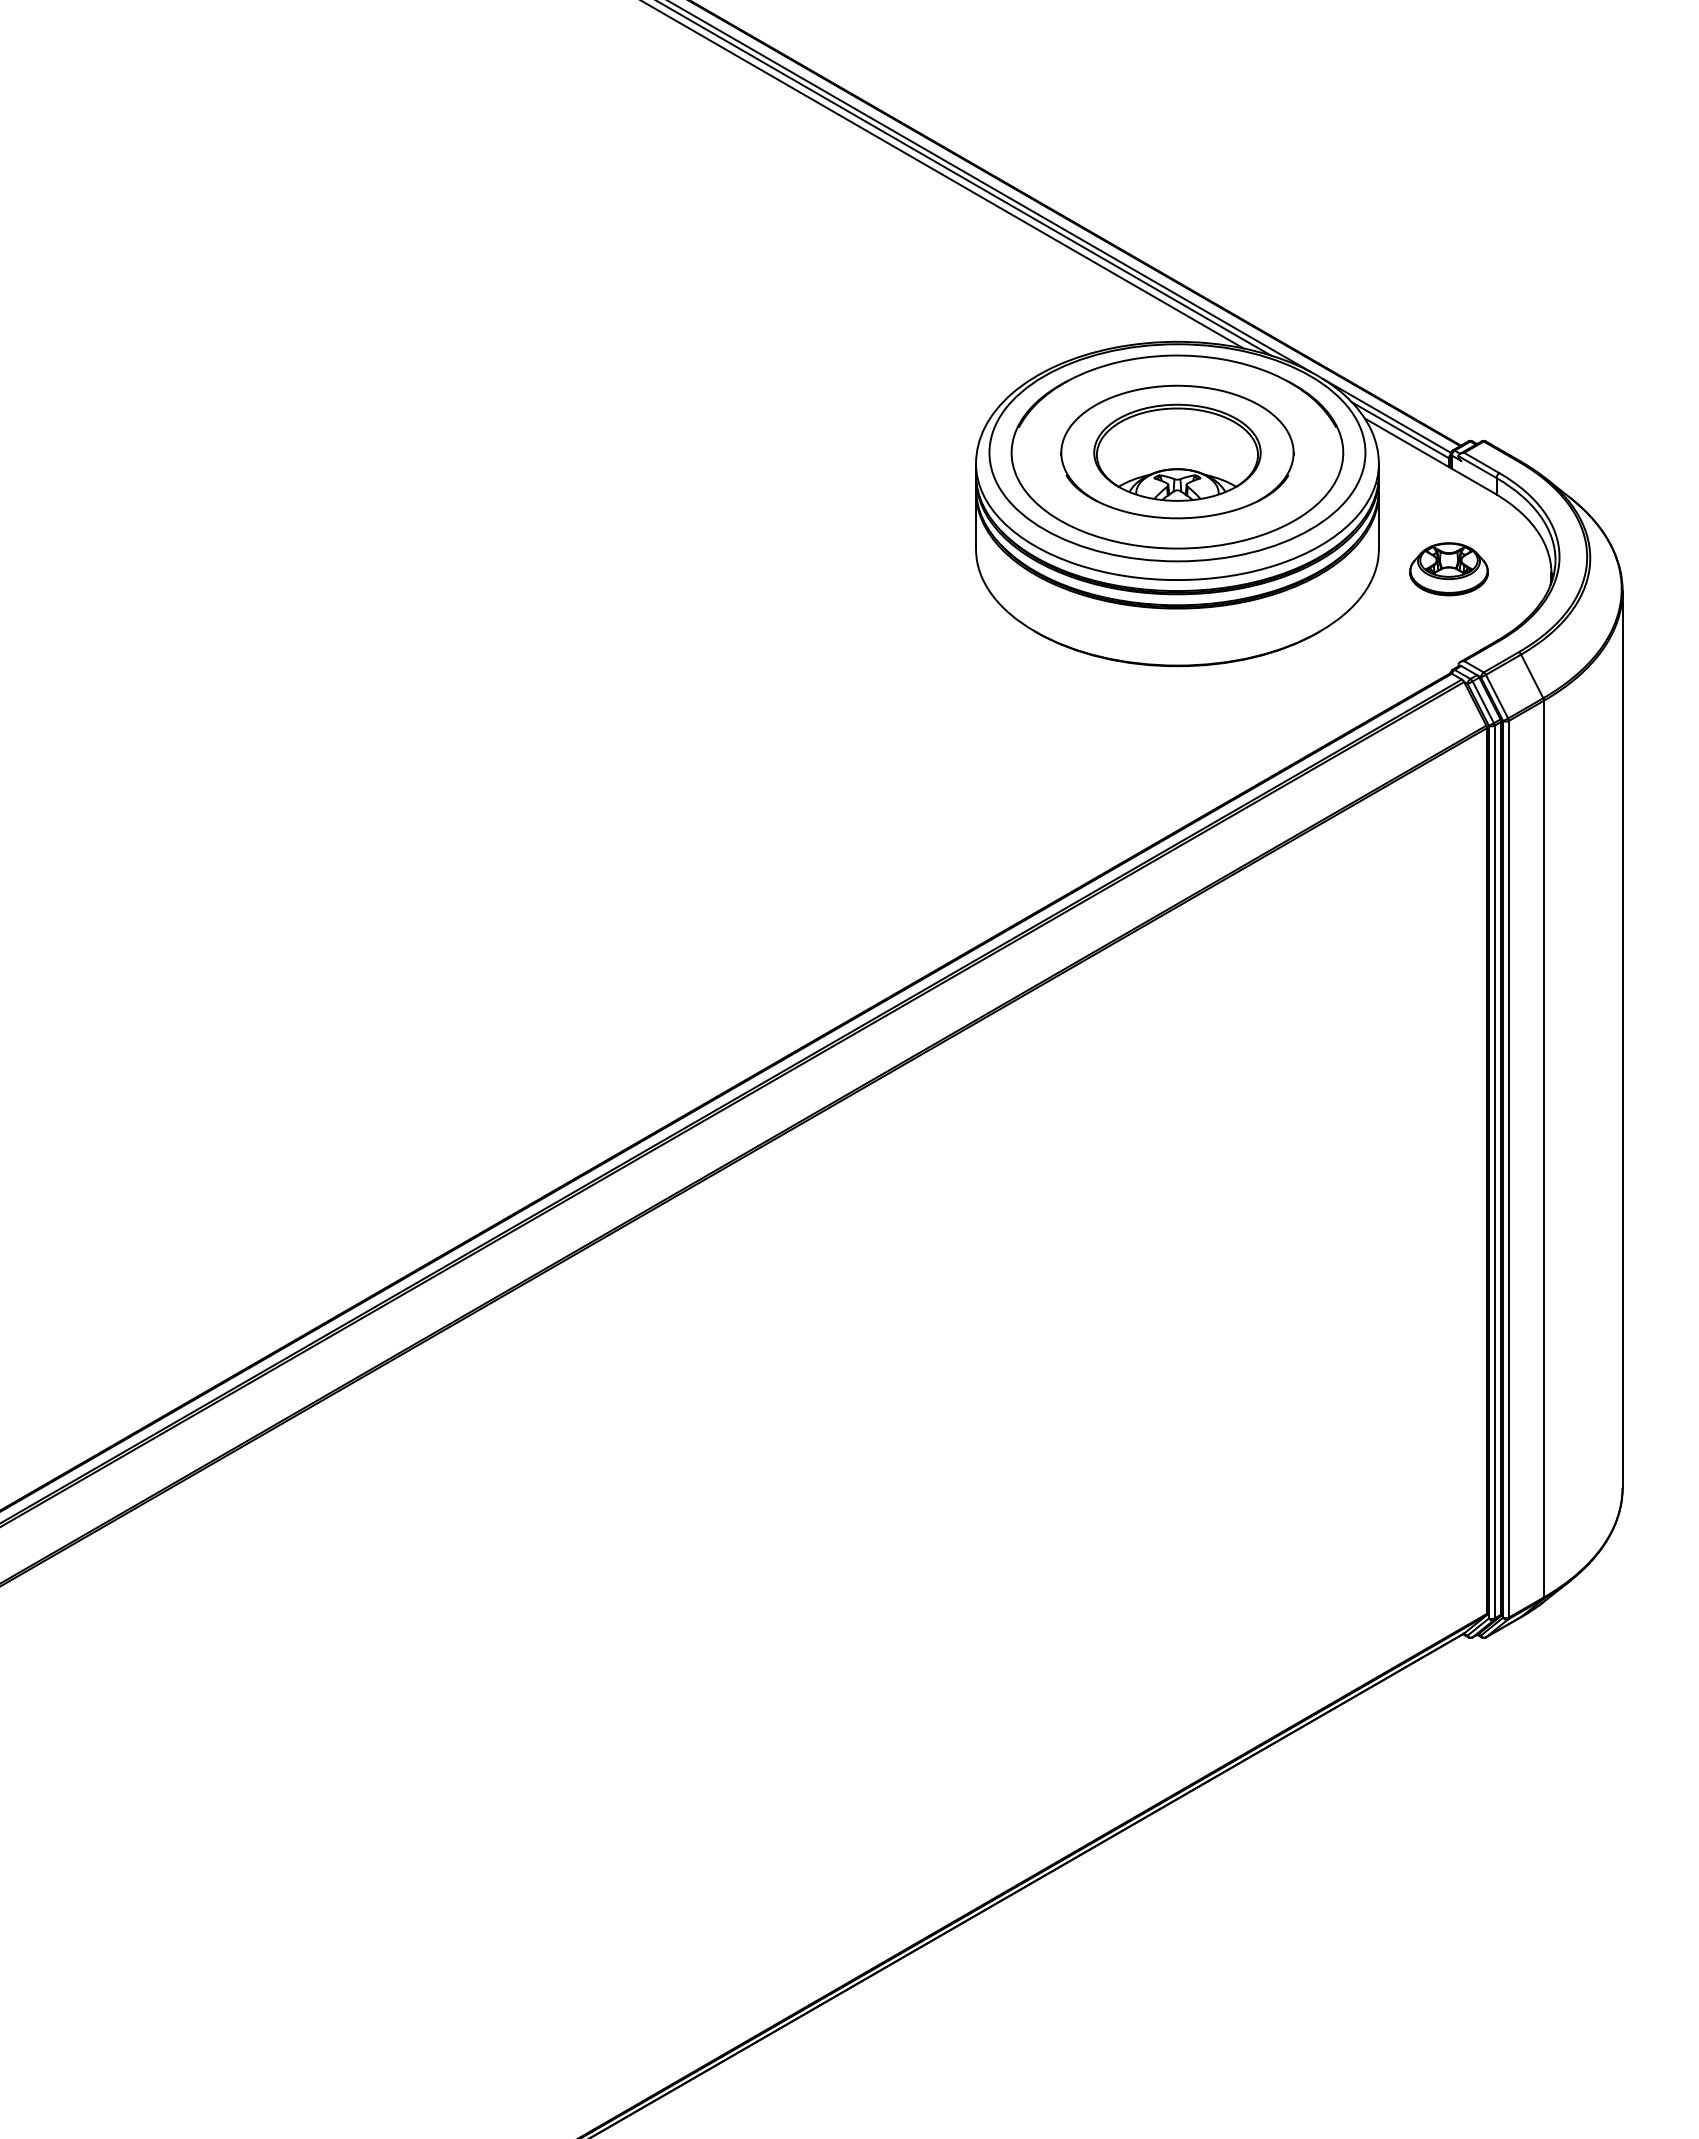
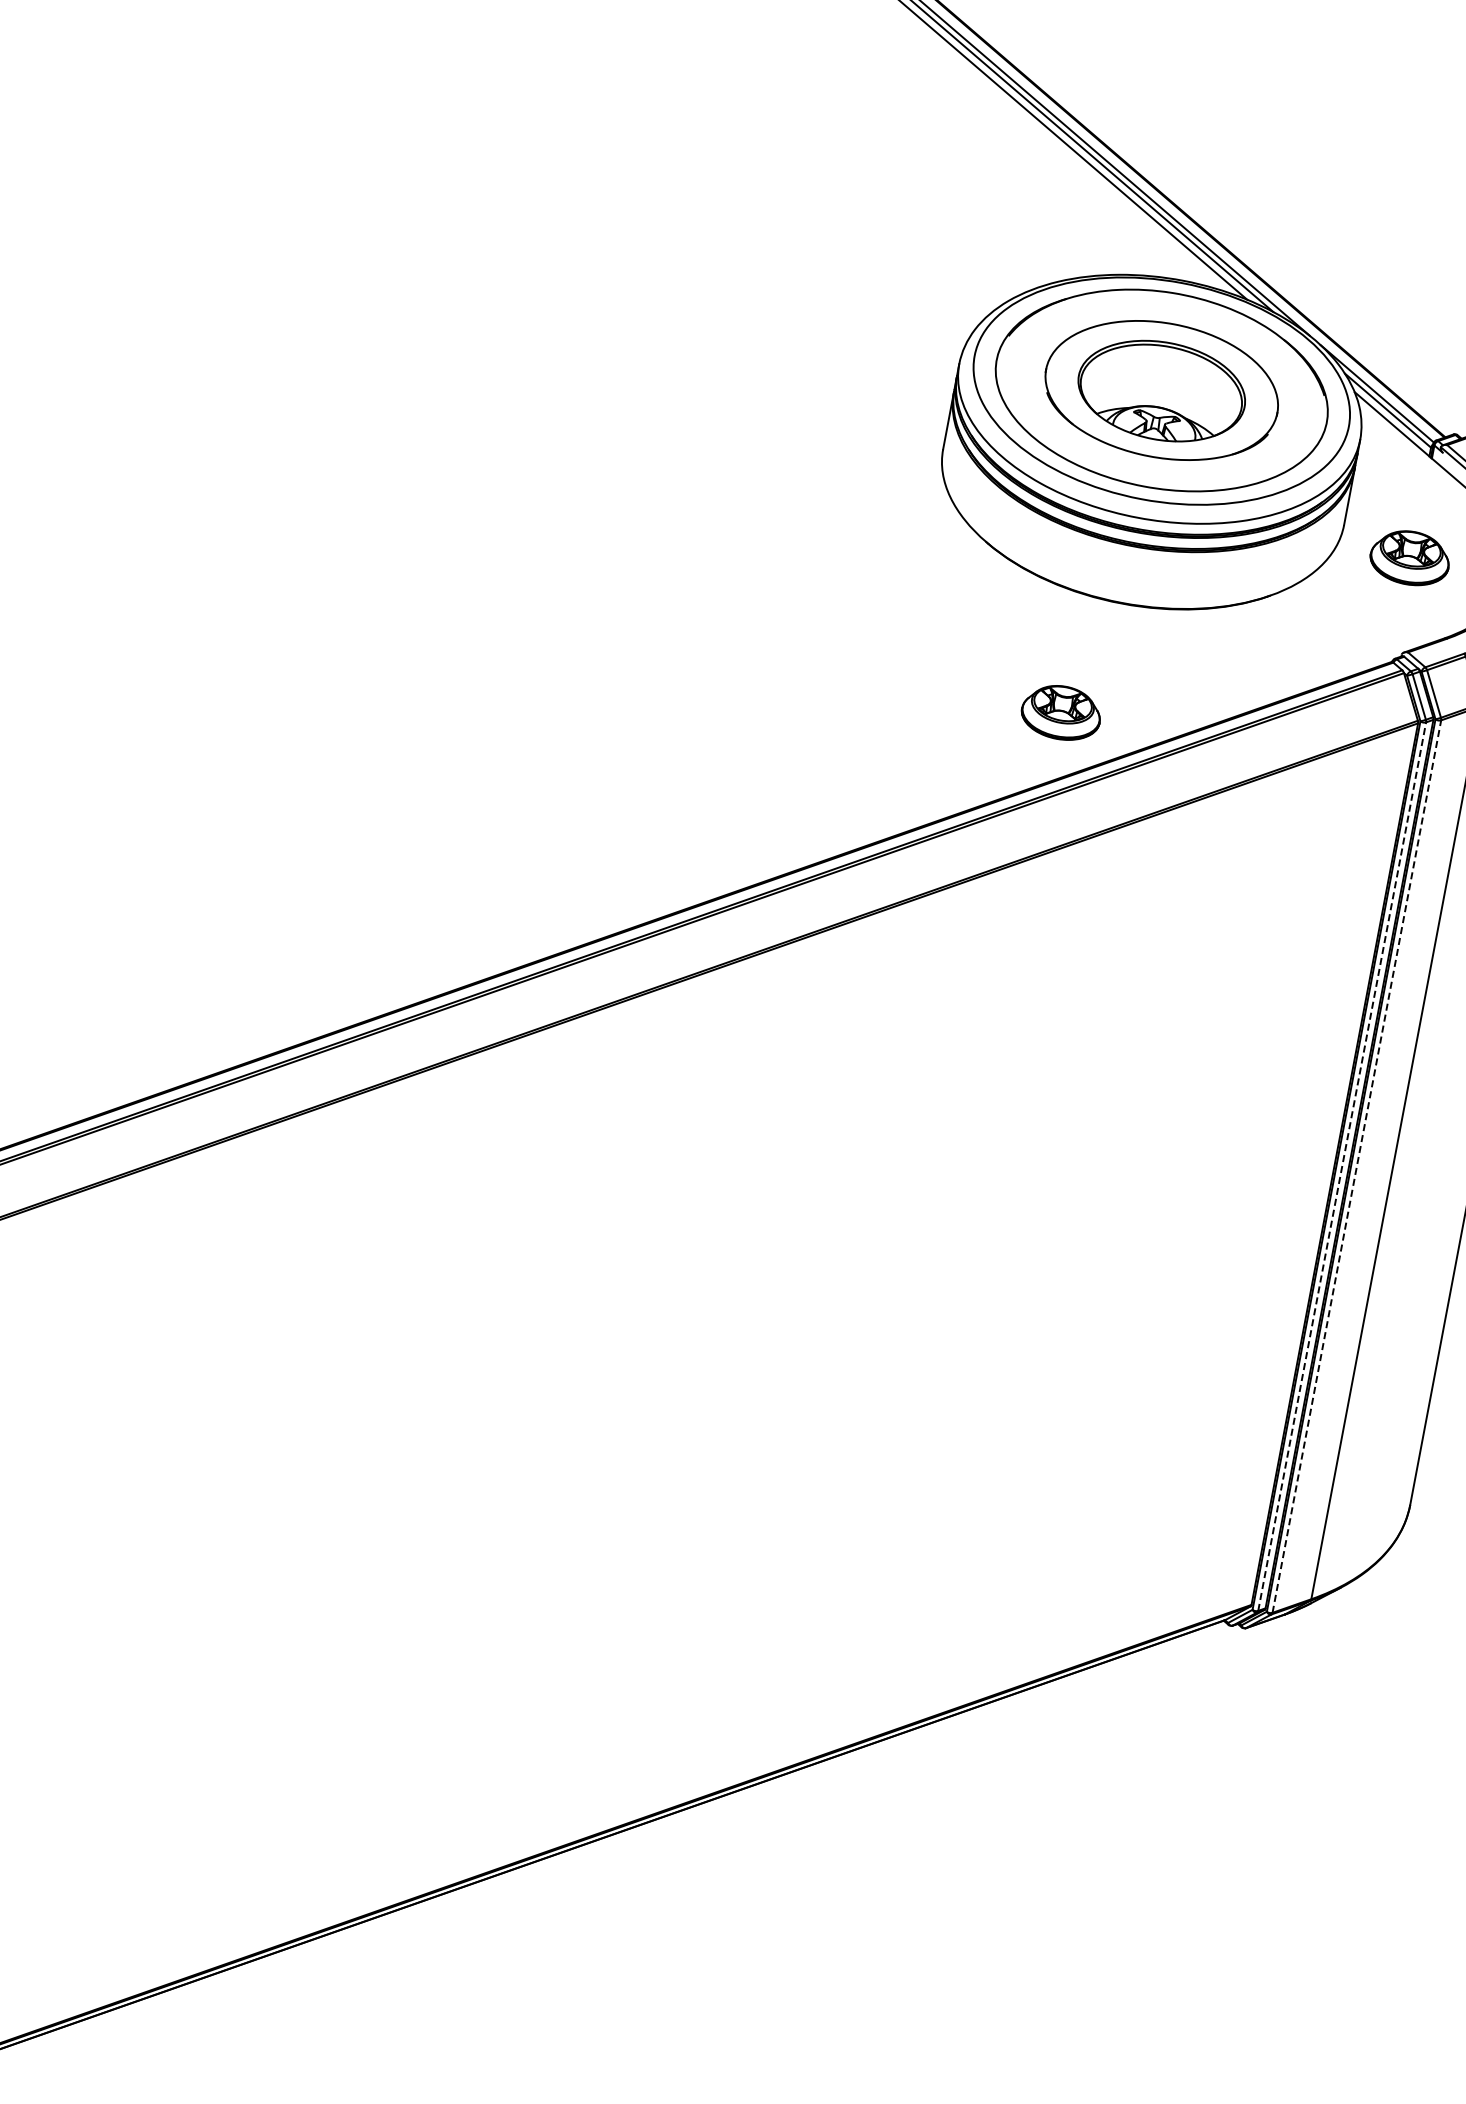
part: (1138, 783) -> (1060, 712), added
line: (1508, 1168) -> (1356, 1165), solid -> dashed
line: (1494, 1171) -> (1342, 1166), solid -> dashed

